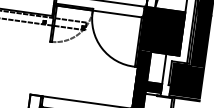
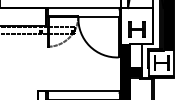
fill: (162, 30) -> (136, 25), removed
fill: (186, 80) -> (161, 62), removed

